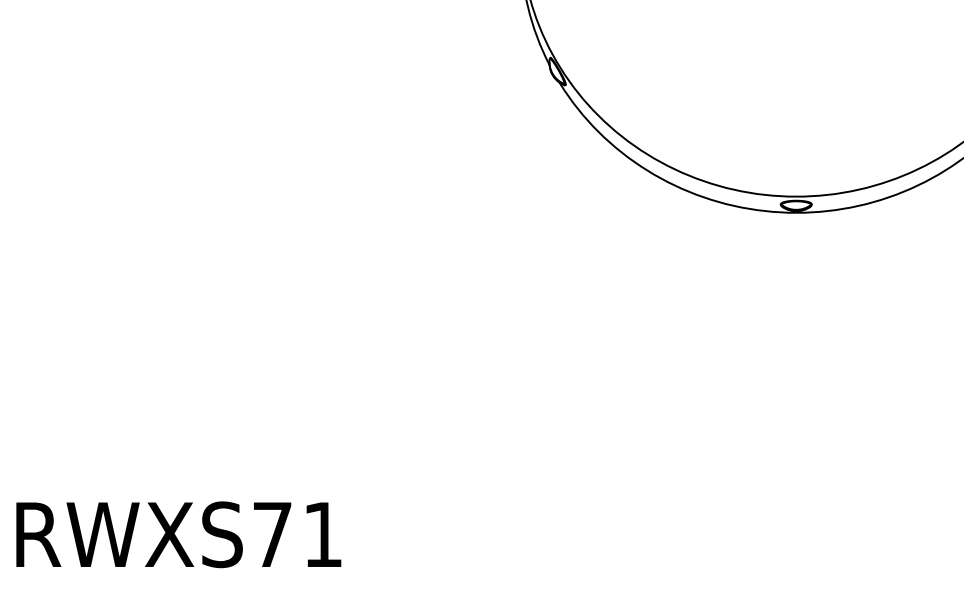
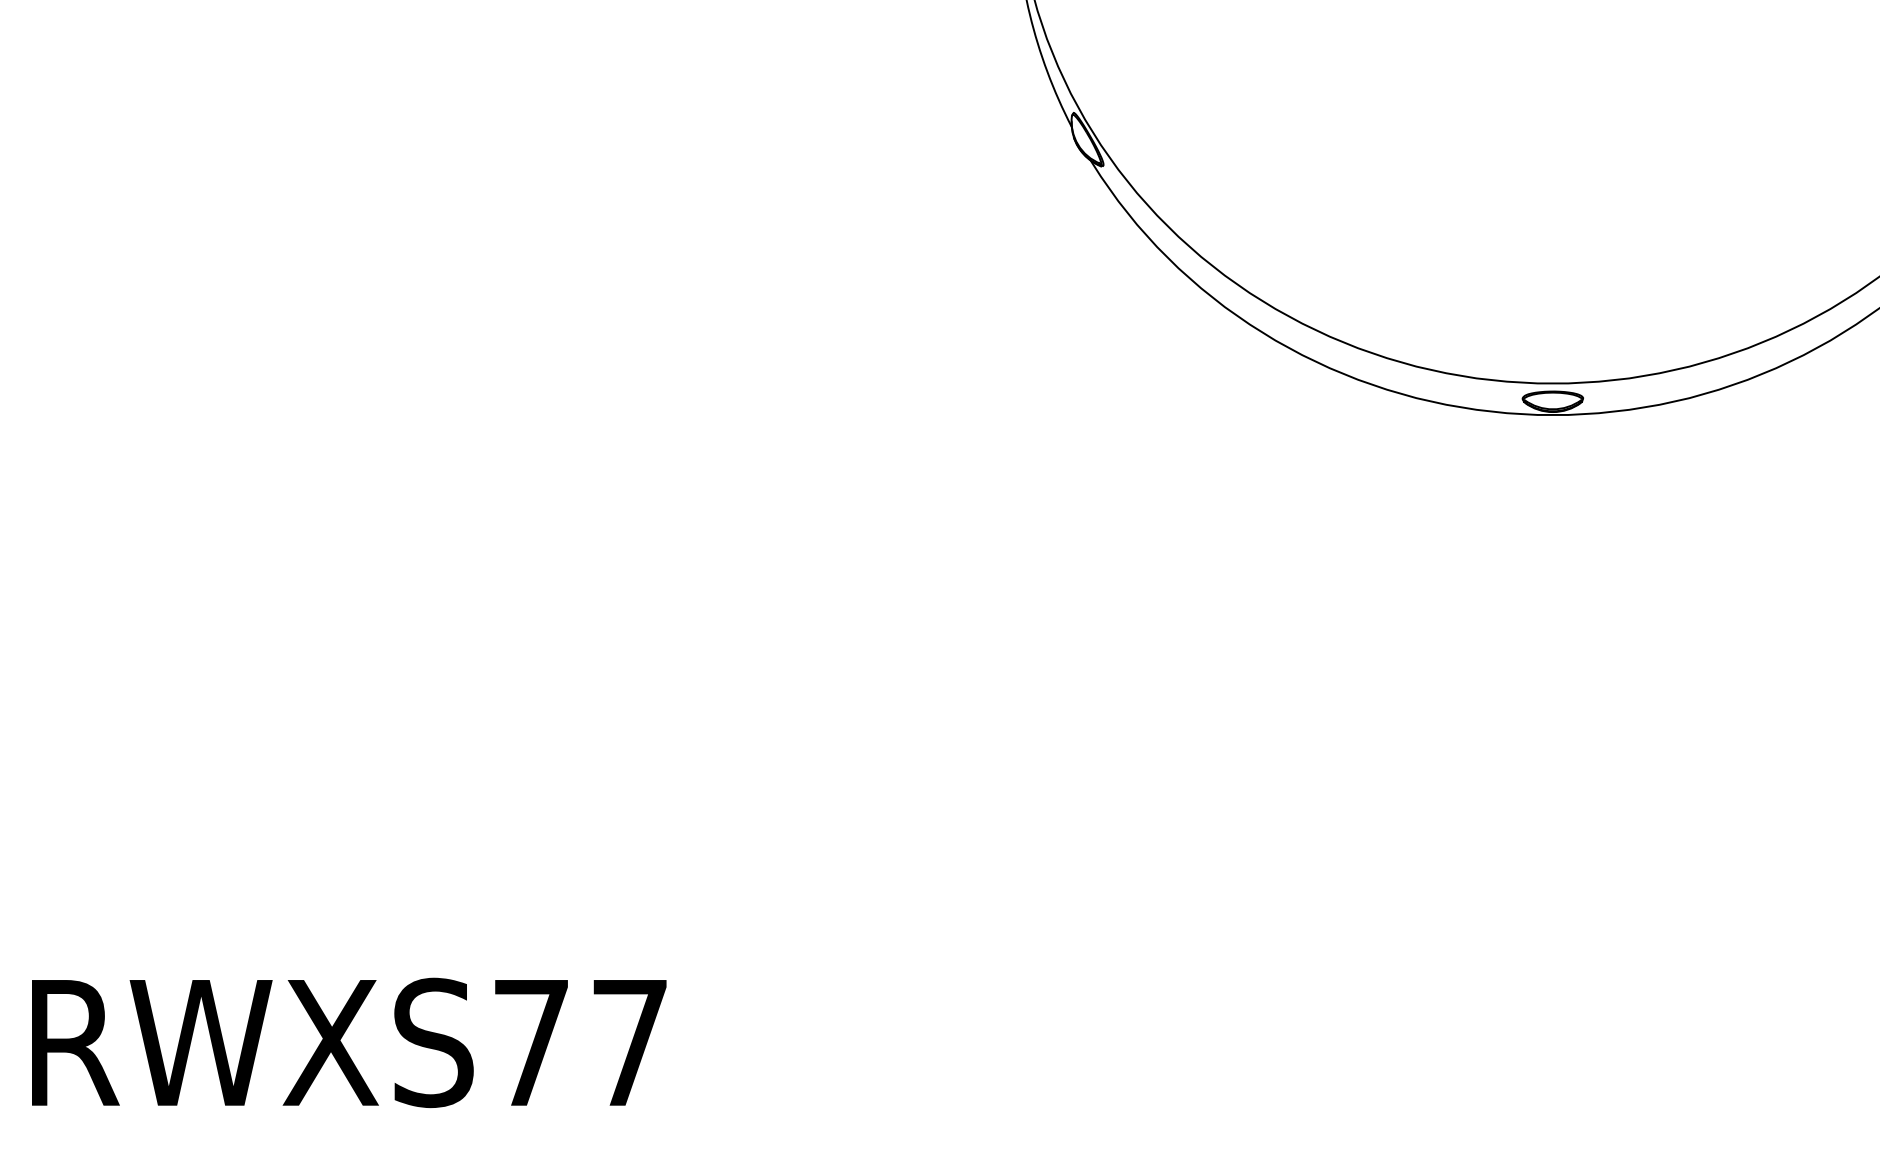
text: (322, 534) -> (628, 1042), RWXS71 -> RWXS77

